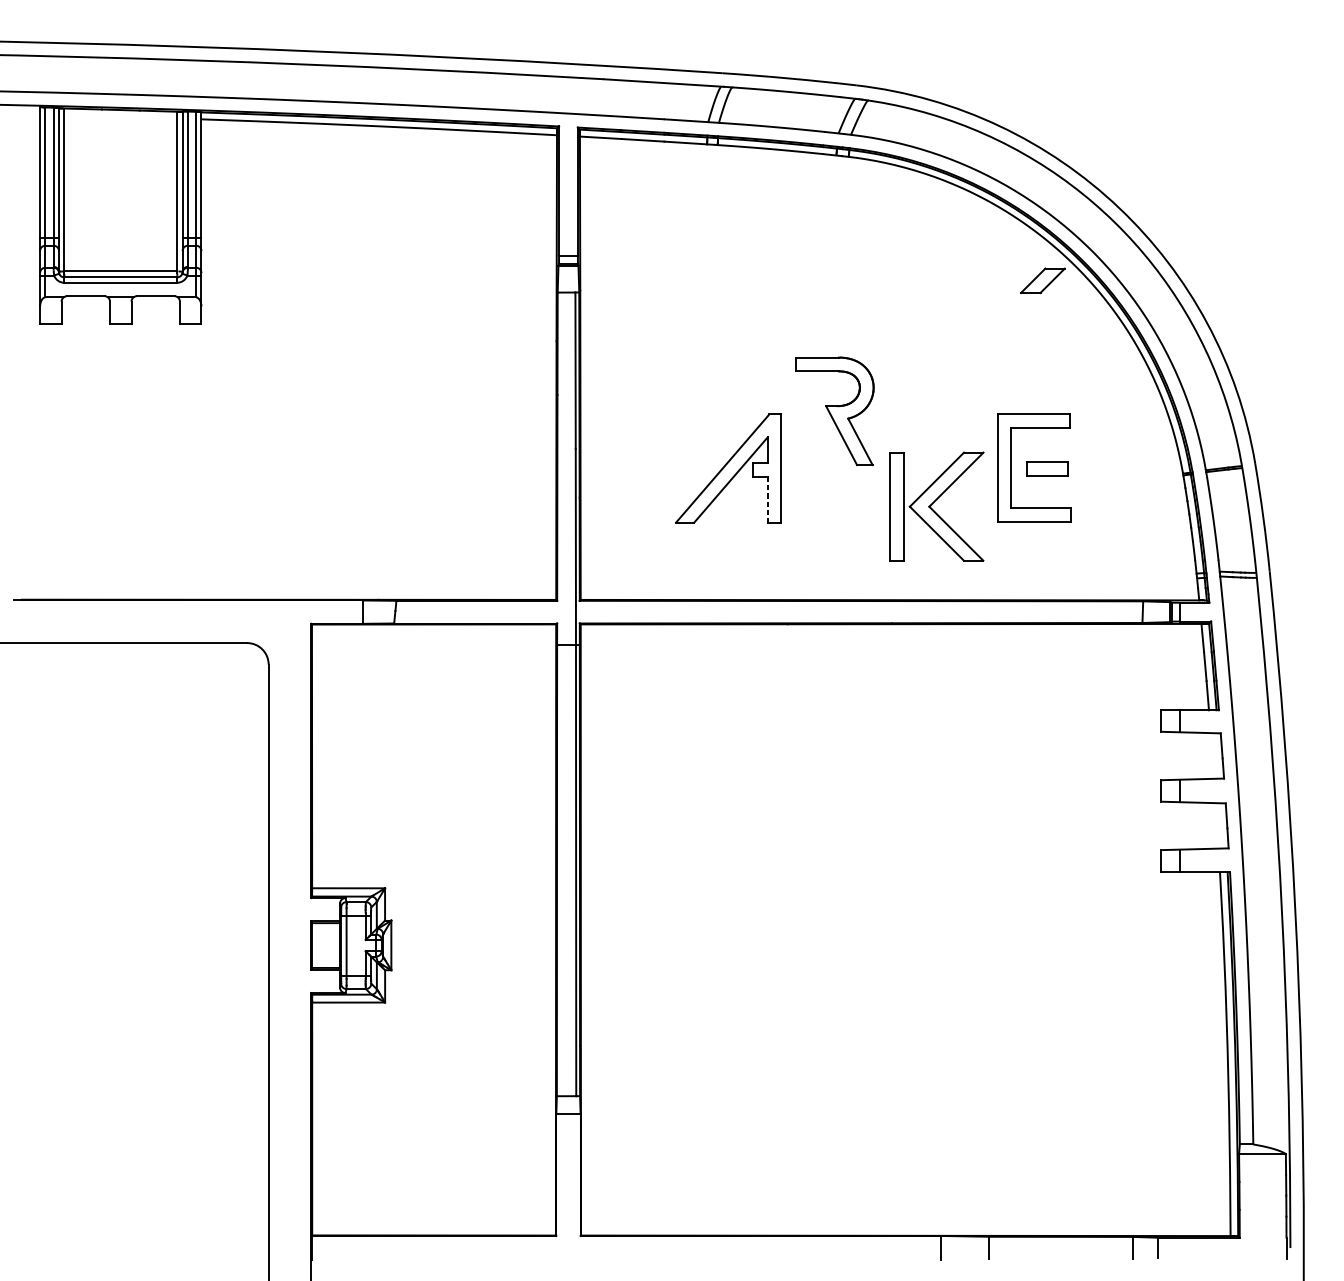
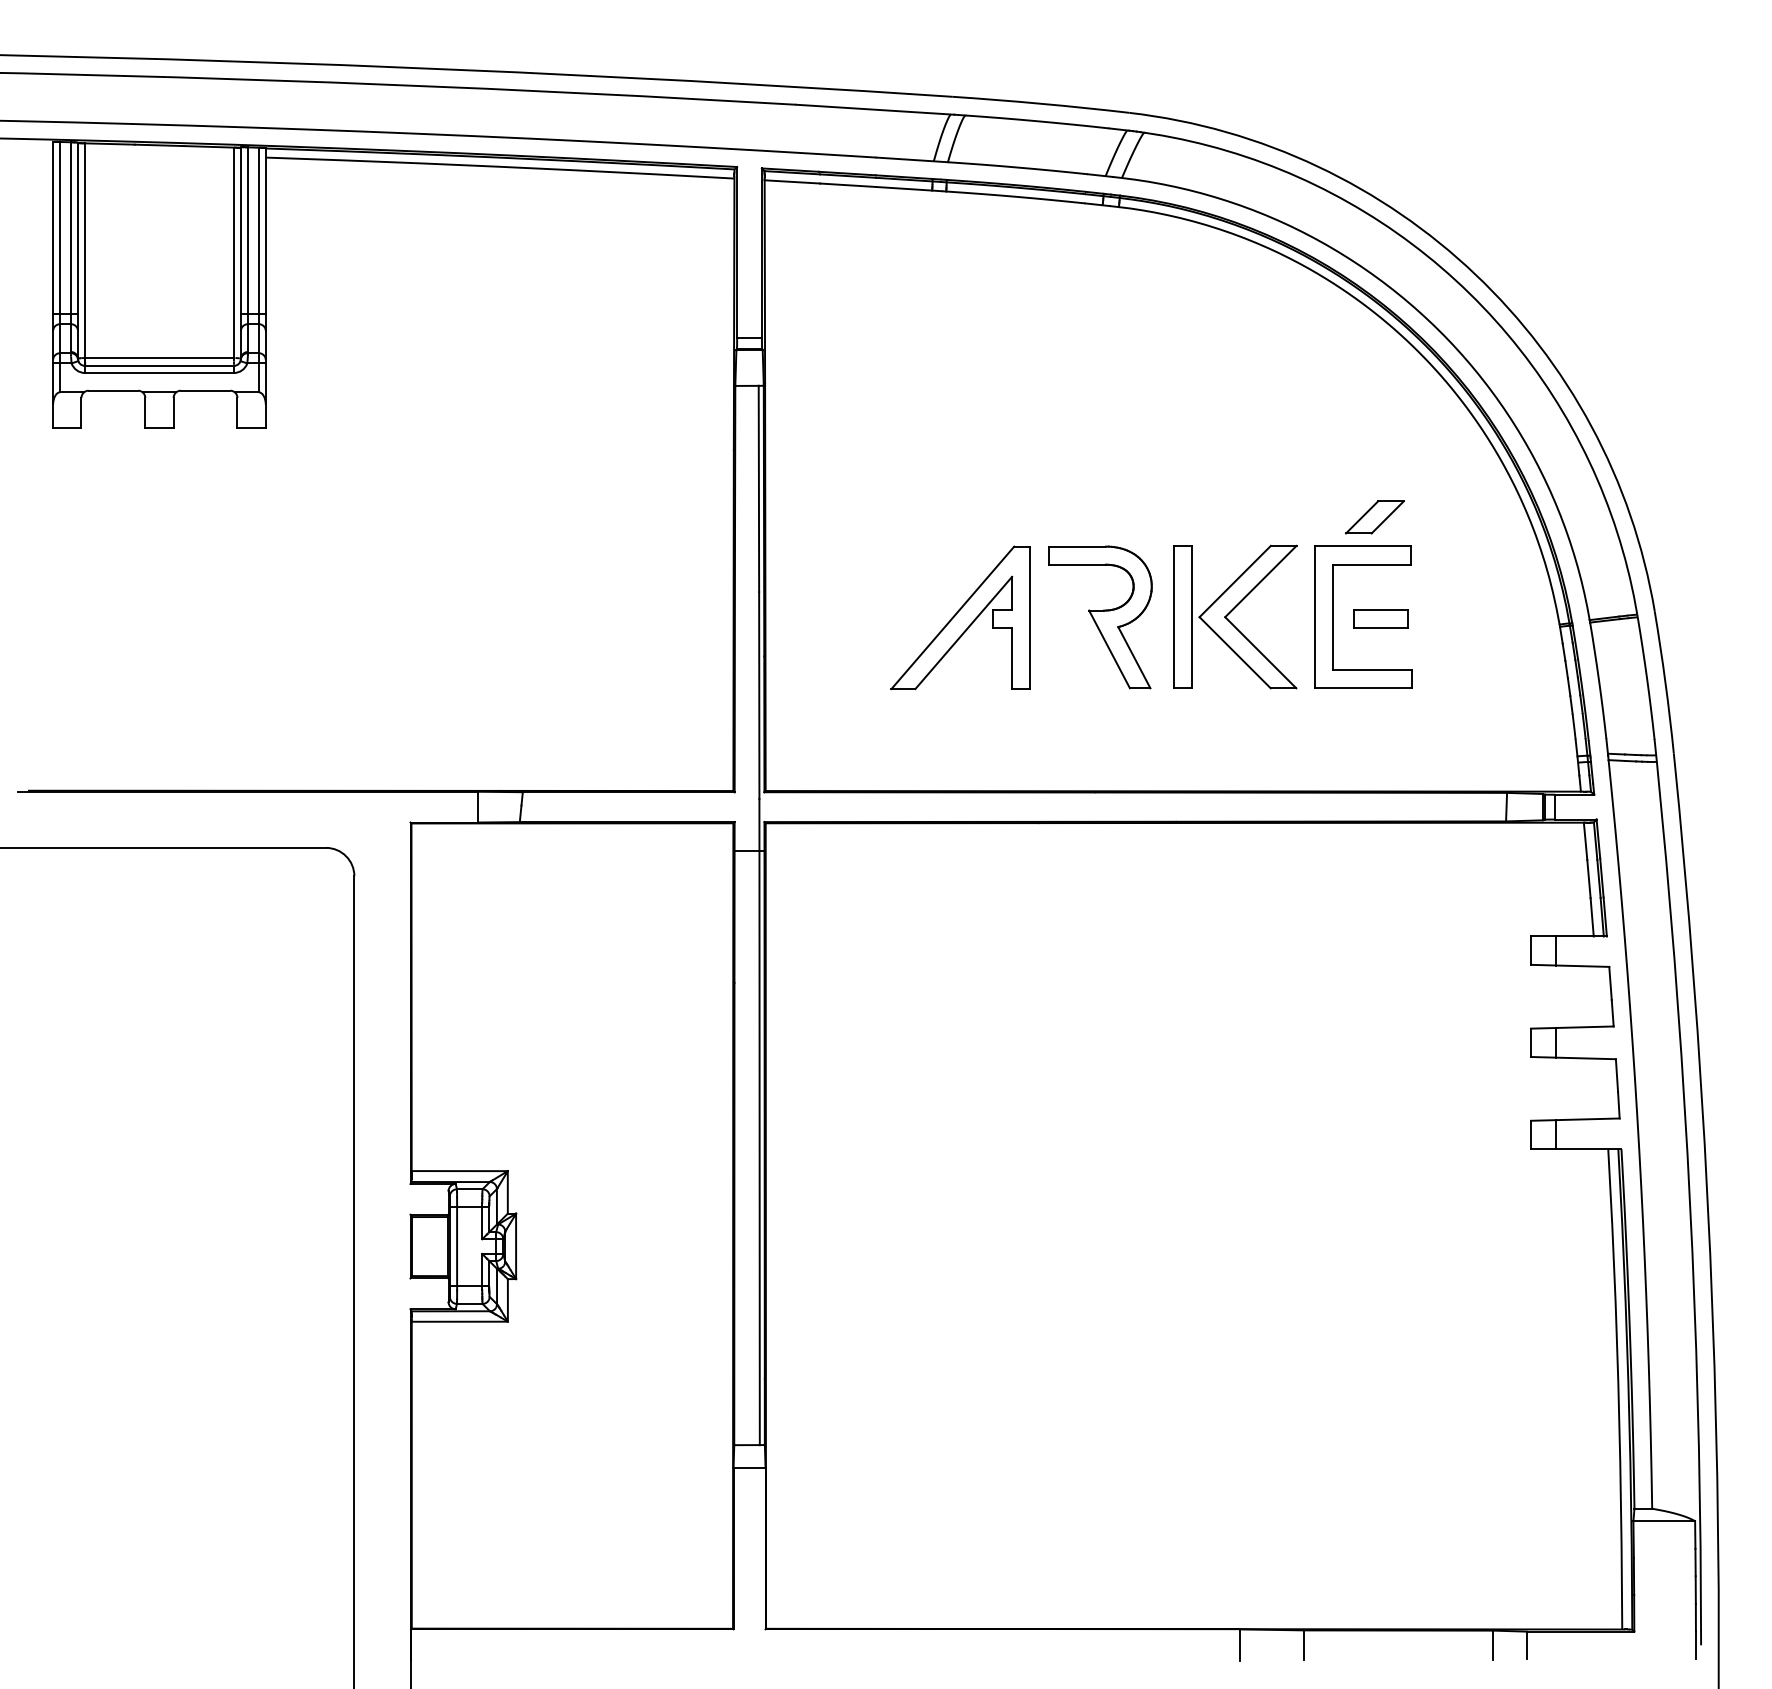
part: (1042, 280) -> (1374, 517), moved
part: (834, 411) -> (1100, 617), moved
line: (767, 500) -> (1012, 659), dashed -> solid
part: (937, 506) -> (1235, 616), moved

